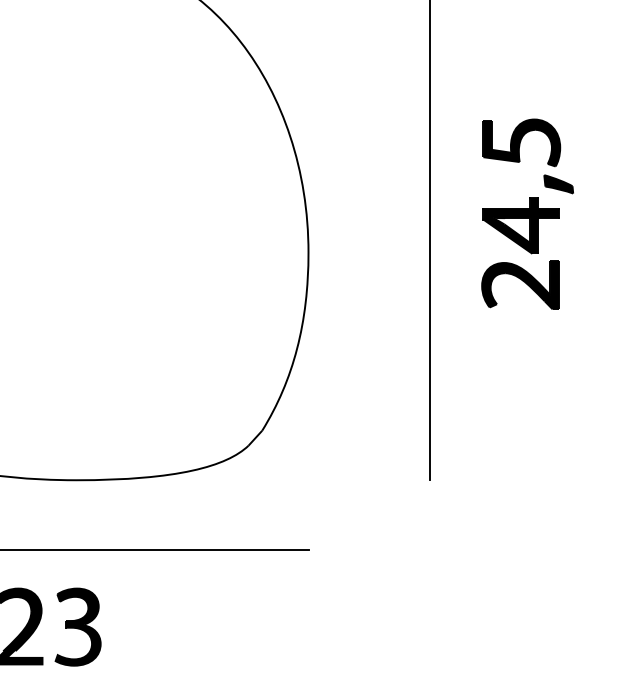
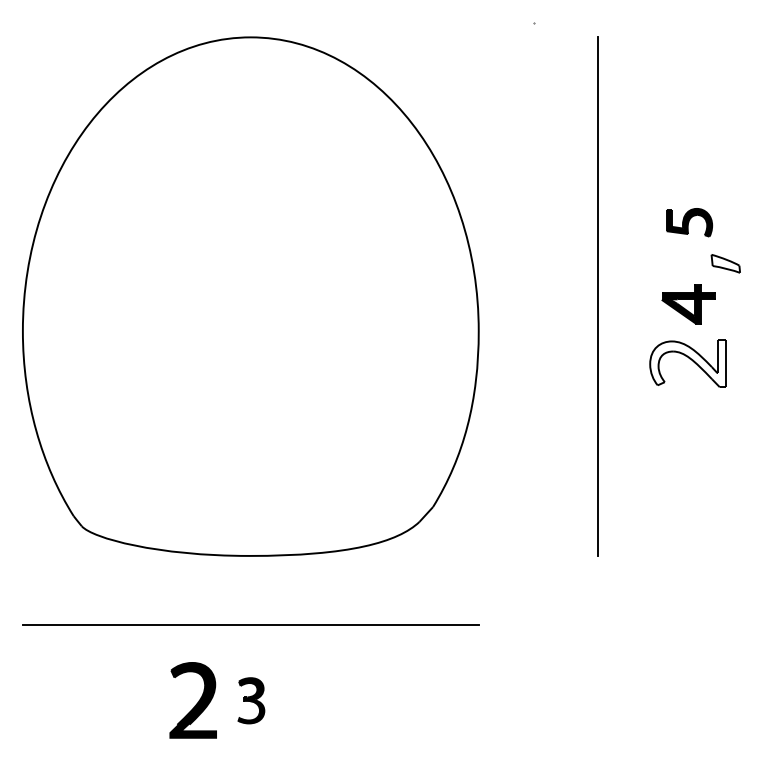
part: (521, 142) -> (689, 222), size x0.6
fill: (558, 184) -> (725, 263), removed
part: (520, 225) -> (688, 304), size x0.7
fill: (520, 285) -> (688, 363), removed
part: (78, 626) -> (251, 700), size x0.6

